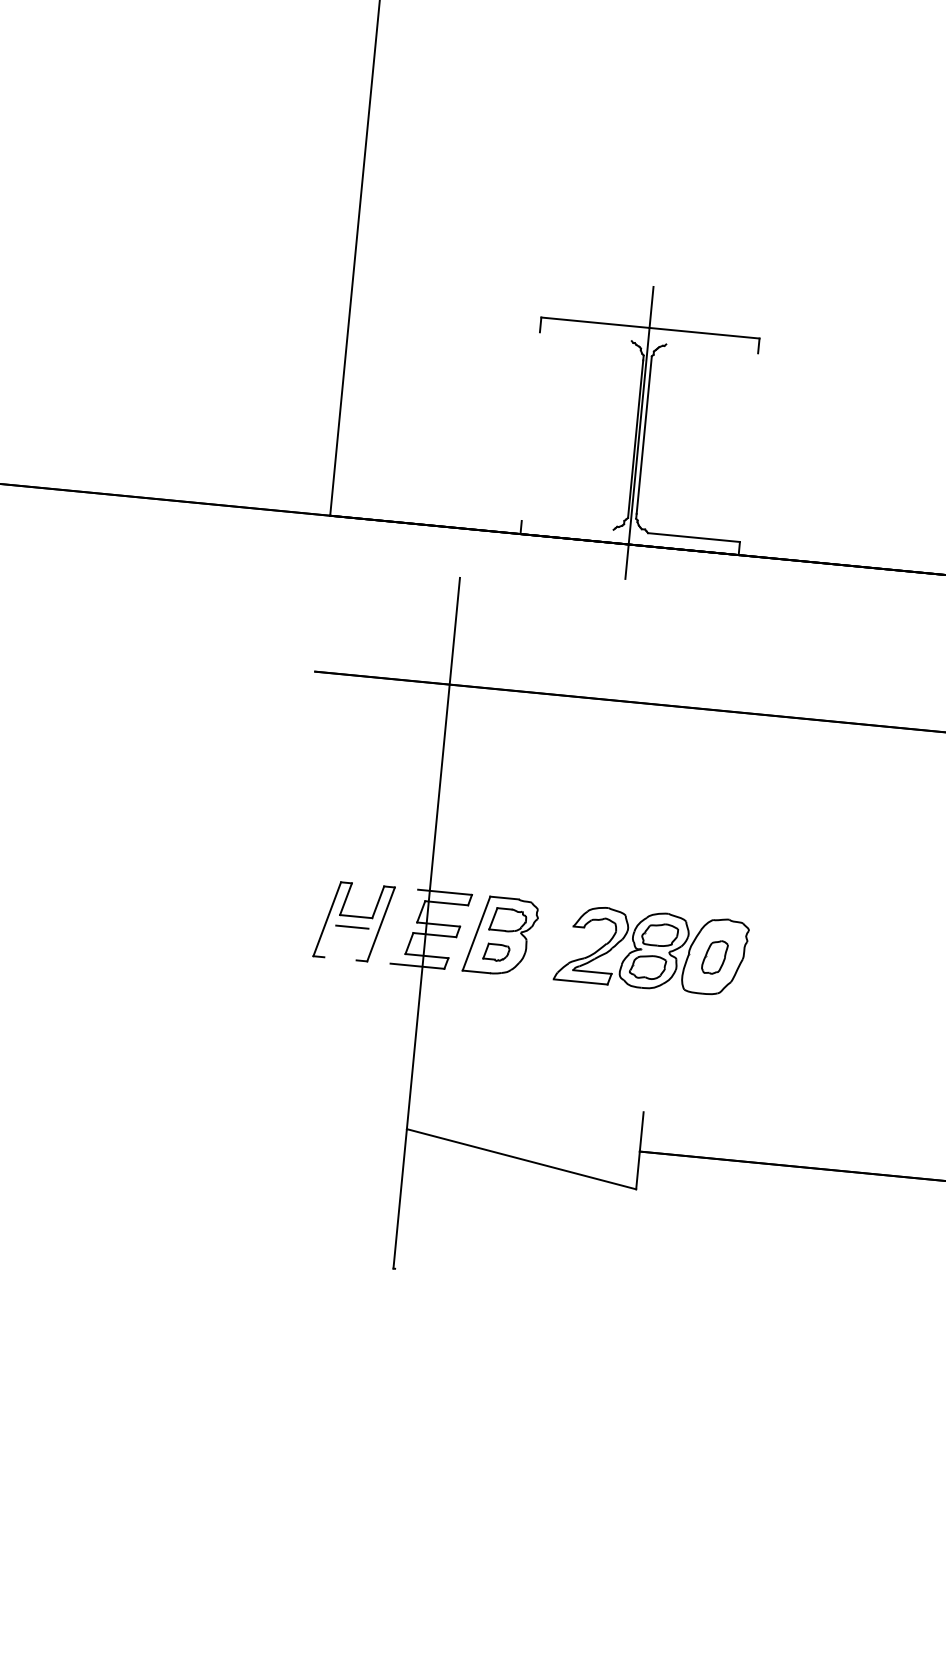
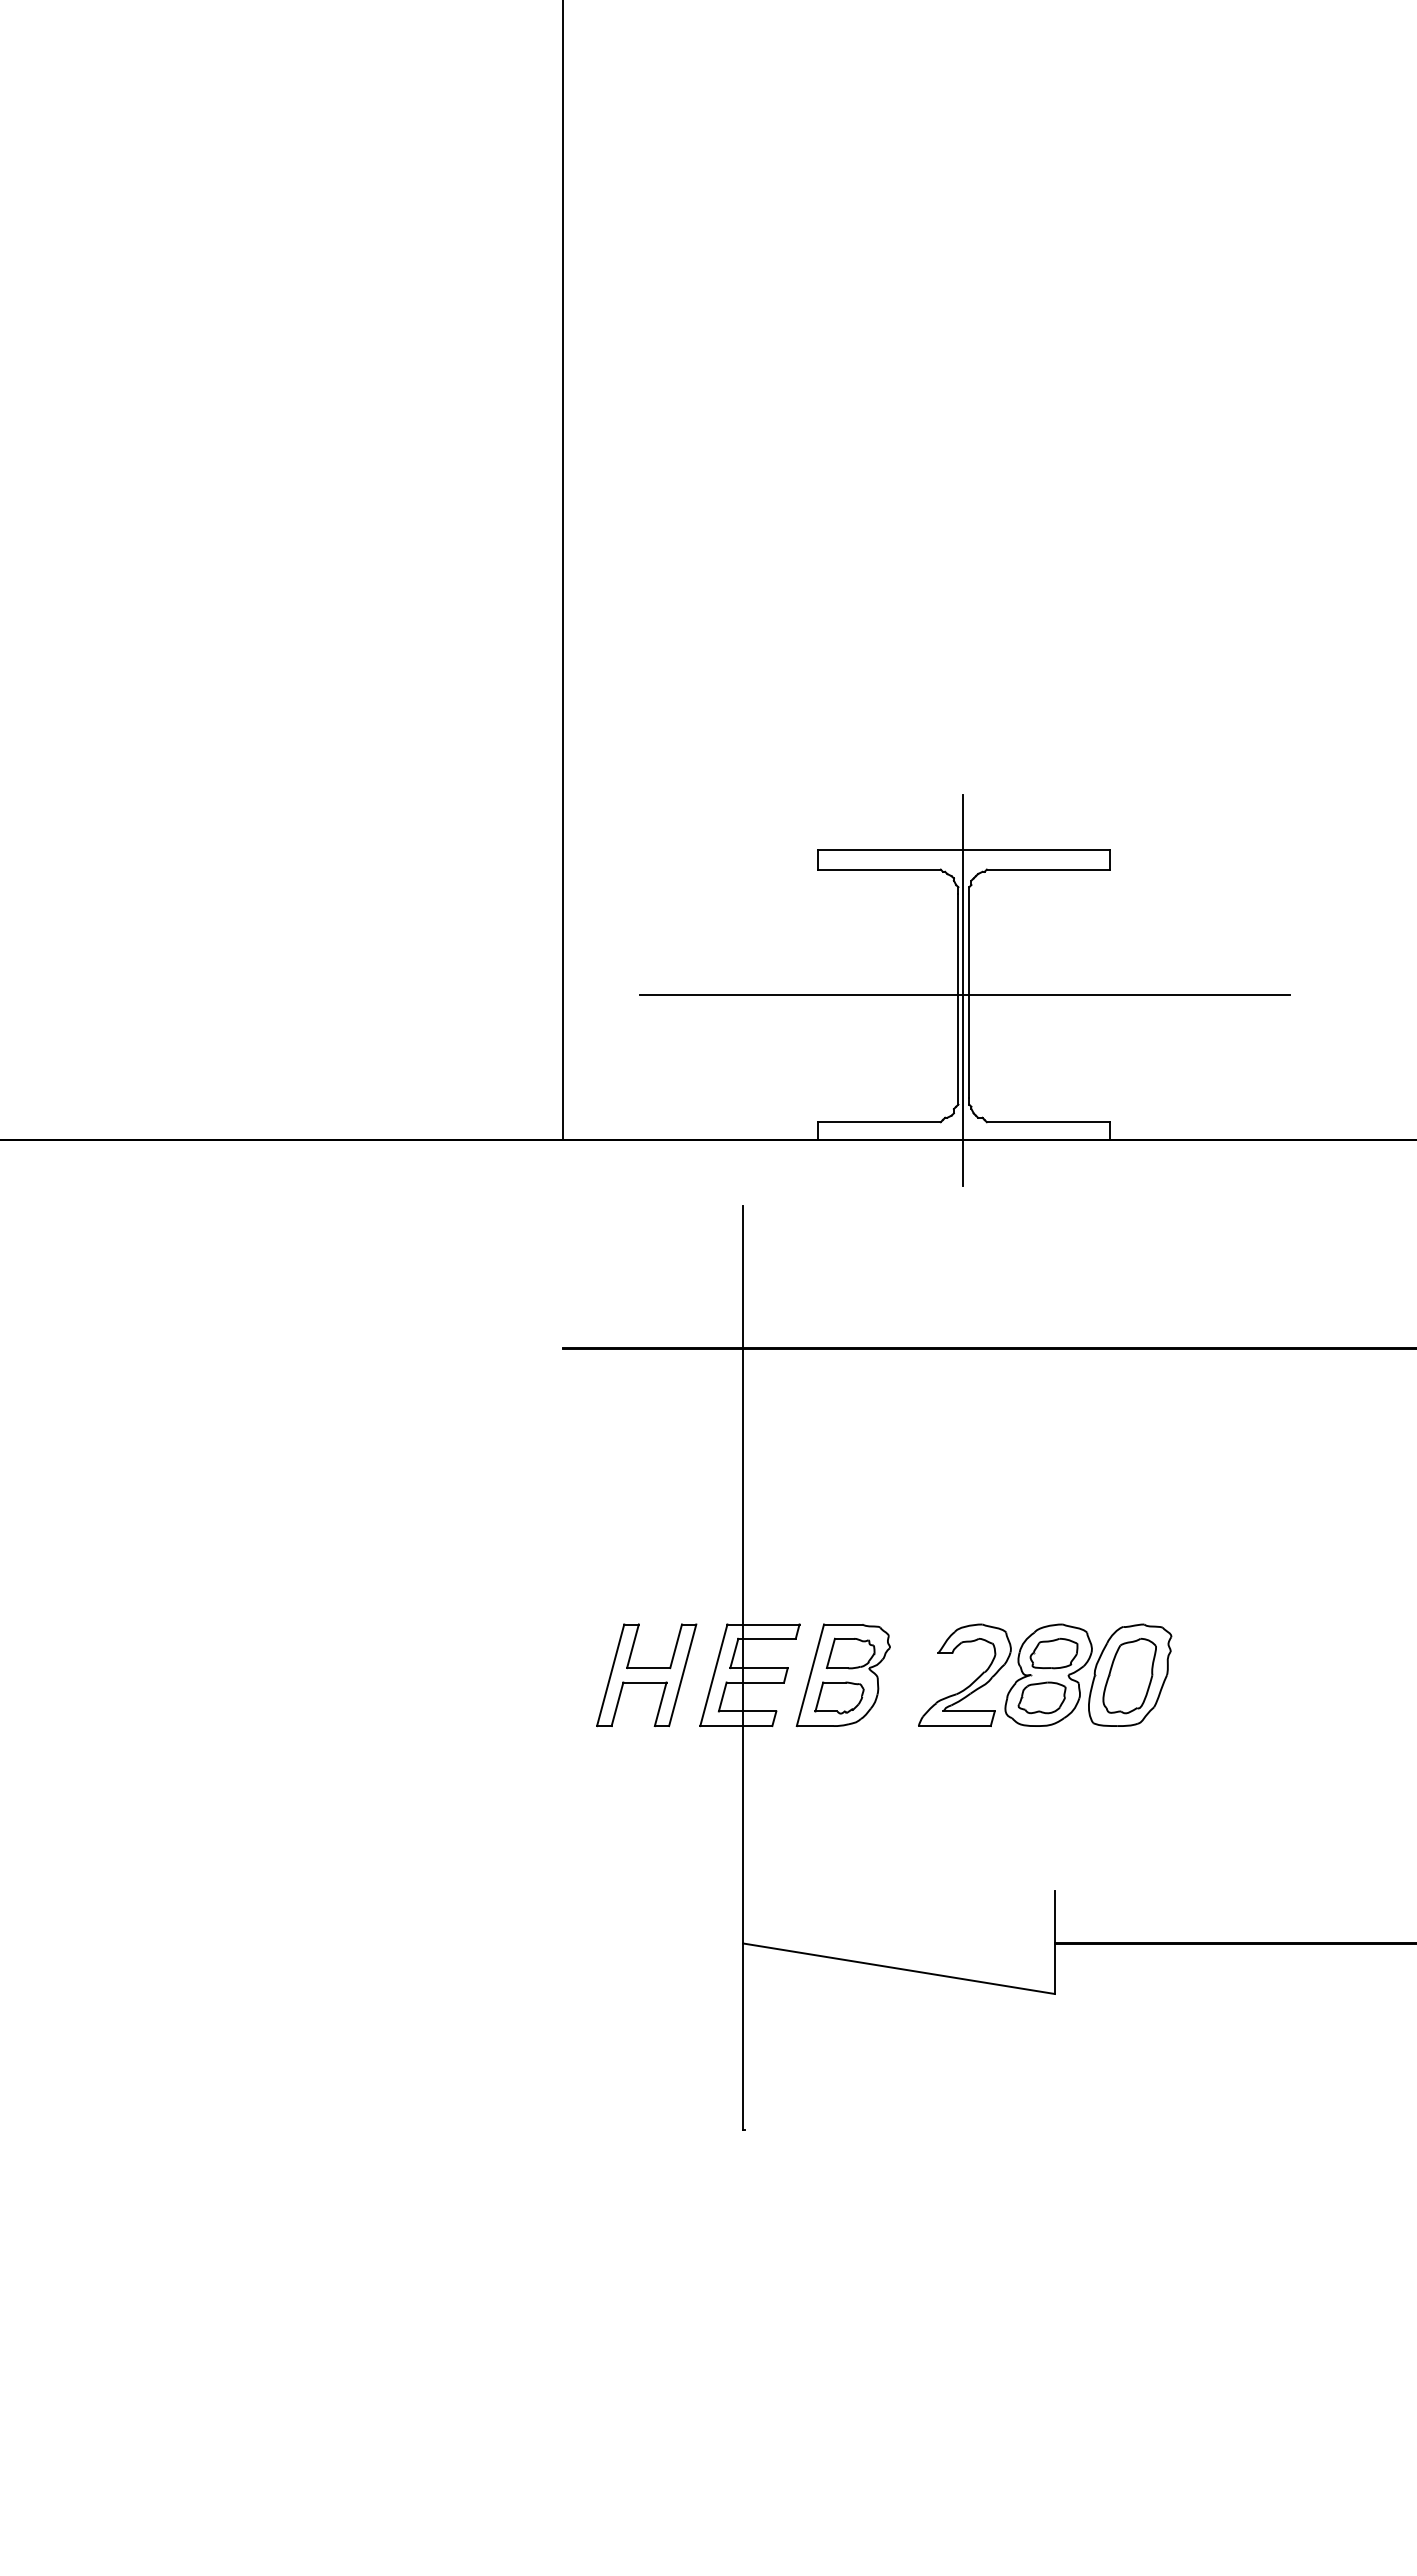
line: (585, 336) -> (878, 869), added
line: (711, 348) -> (1047, 869), added
line: (640, 436) -> (964, 994), added
line: (567, 525) -> (878, 1122), added
line: (404, 926) -> (713, 1675), added
line: (330, 941) -> (617, 1704), added
line: (362, 944) -> (660, 1704), added
part: (496, 952) -> (839, 1697), size x1.43
part: (714, 957) -> (1129, 1676), size x1.67

